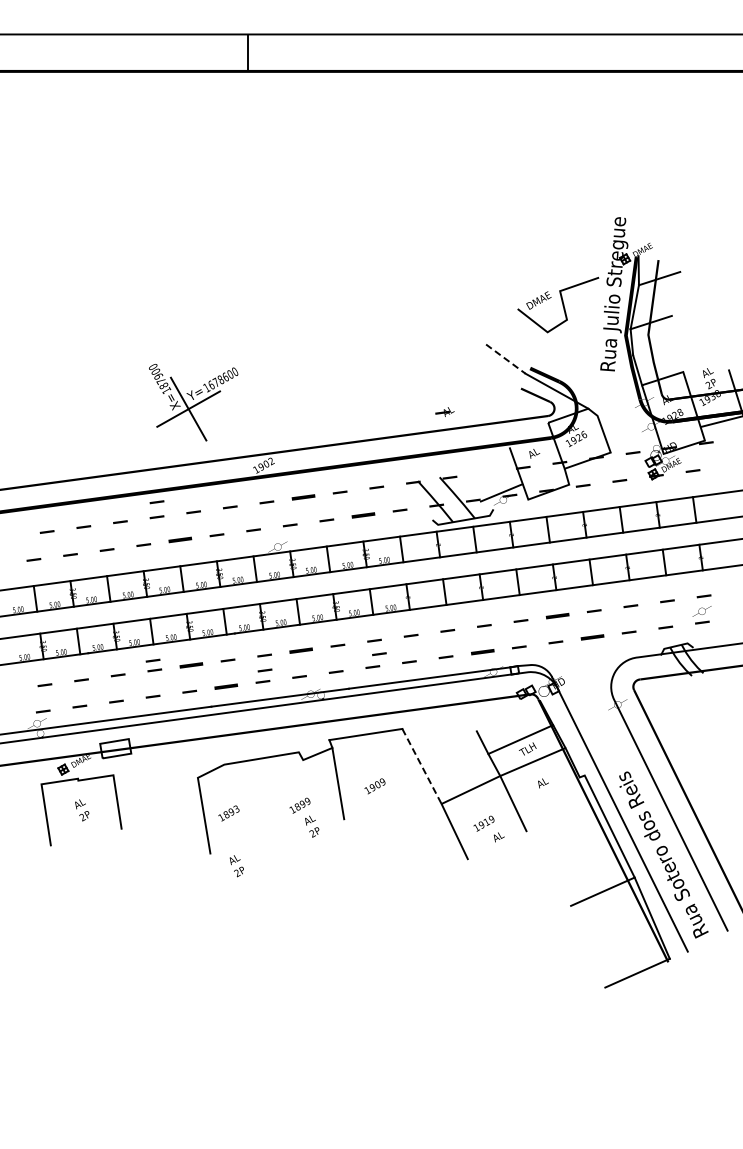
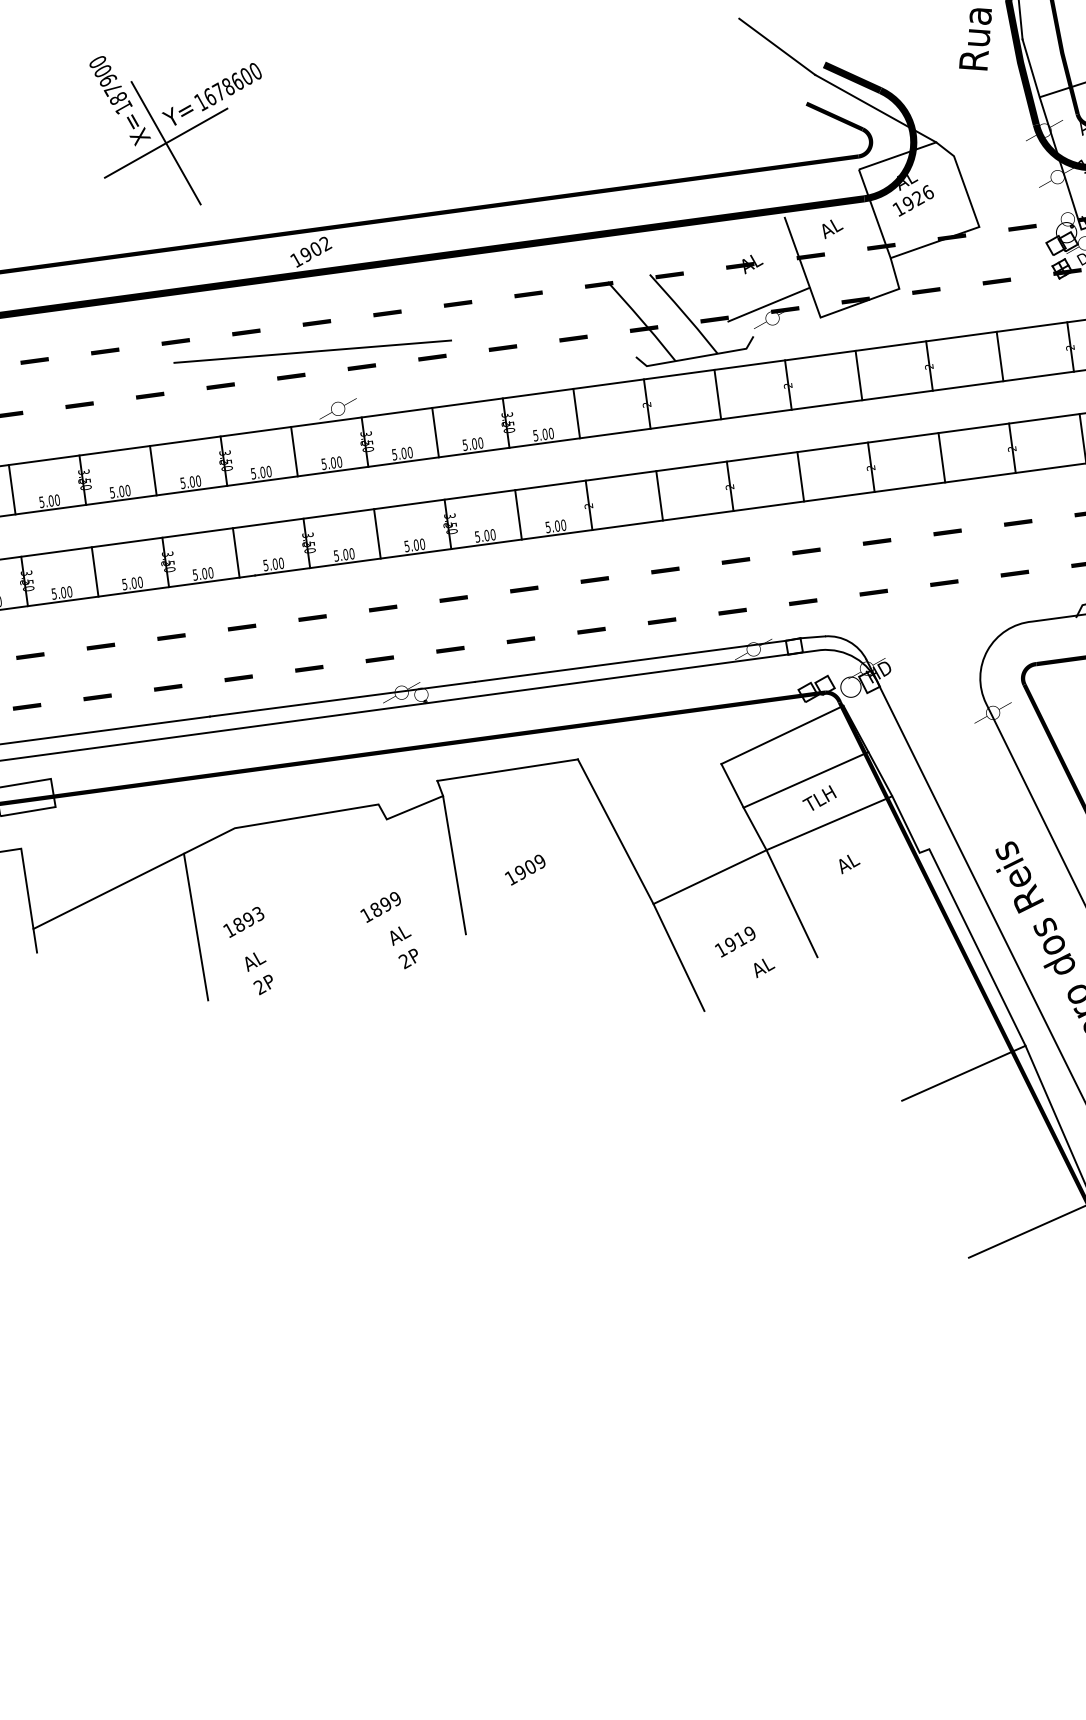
line: (506, 359) -> (778, 47), dashed -> solid
text: (444, 411) -> (743, 263), moved
part: (303, 497) -> (387, 313), size x0.62
line: (156, 502) -> (104, 323), removed
part: (363, 515) -> (503, 348), size x0.62
line: (264, 517) -> (312, 352), added
part: (180, 540) -> (150, 396), size x0.62
part: (557, 615) -> (876, 540), size x0.62
part: (592, 637) -> (944, 583), size x0.62
part: (301, 650) -> (383, 608), size x0.62
part: (482, 652) -> (732, 612), size x0.62
part: (379, 654) -> (533, 615), removed
line: (152, 660) -> (96, 627), removed
part: (191, 665) -> (171, 637), size x0.62
line: (264, 670) -> (312, 646), removed
part: (226, 686) -> (239, 677), size x0.62
line: (508, 716) -> (782, 735), added
line: (422, 766) -> (616, 831), dashed -> solid
line: (158, 796) -> (108, 889), added
text: (236, 866) -> (258, 974), moved

